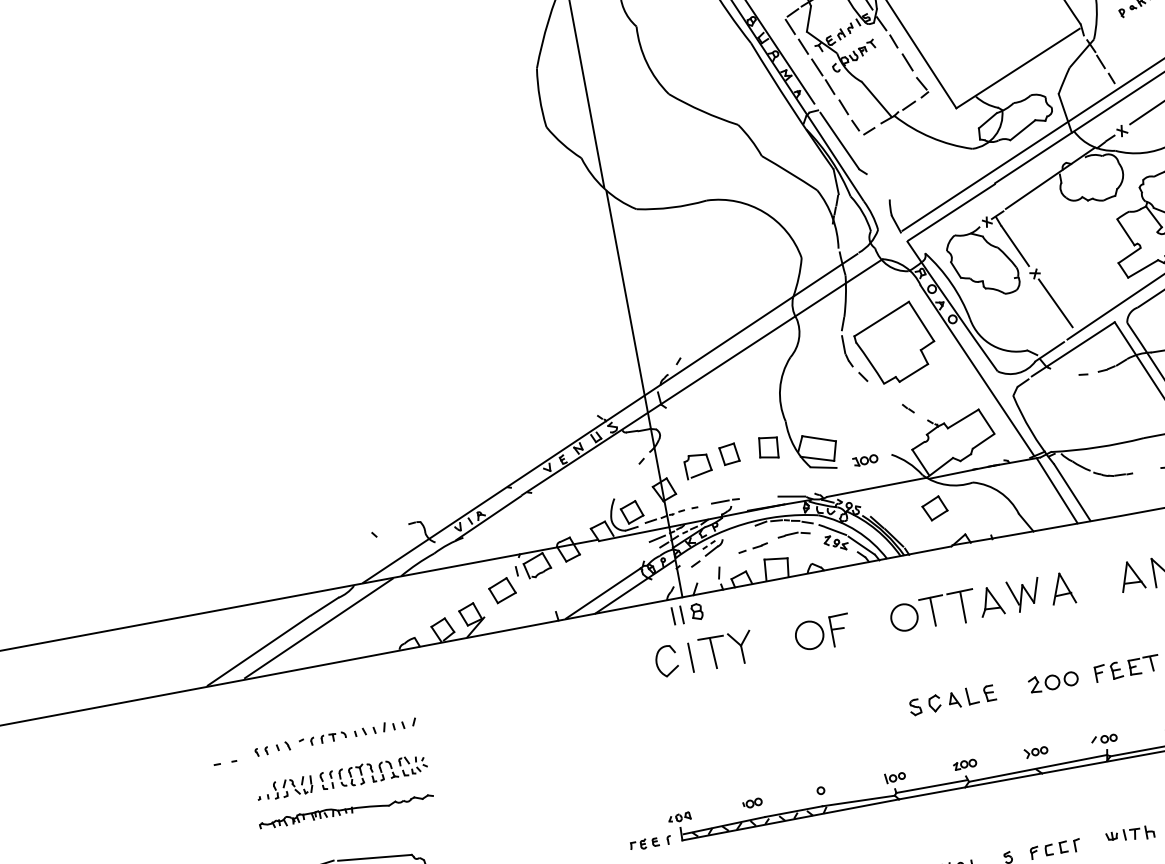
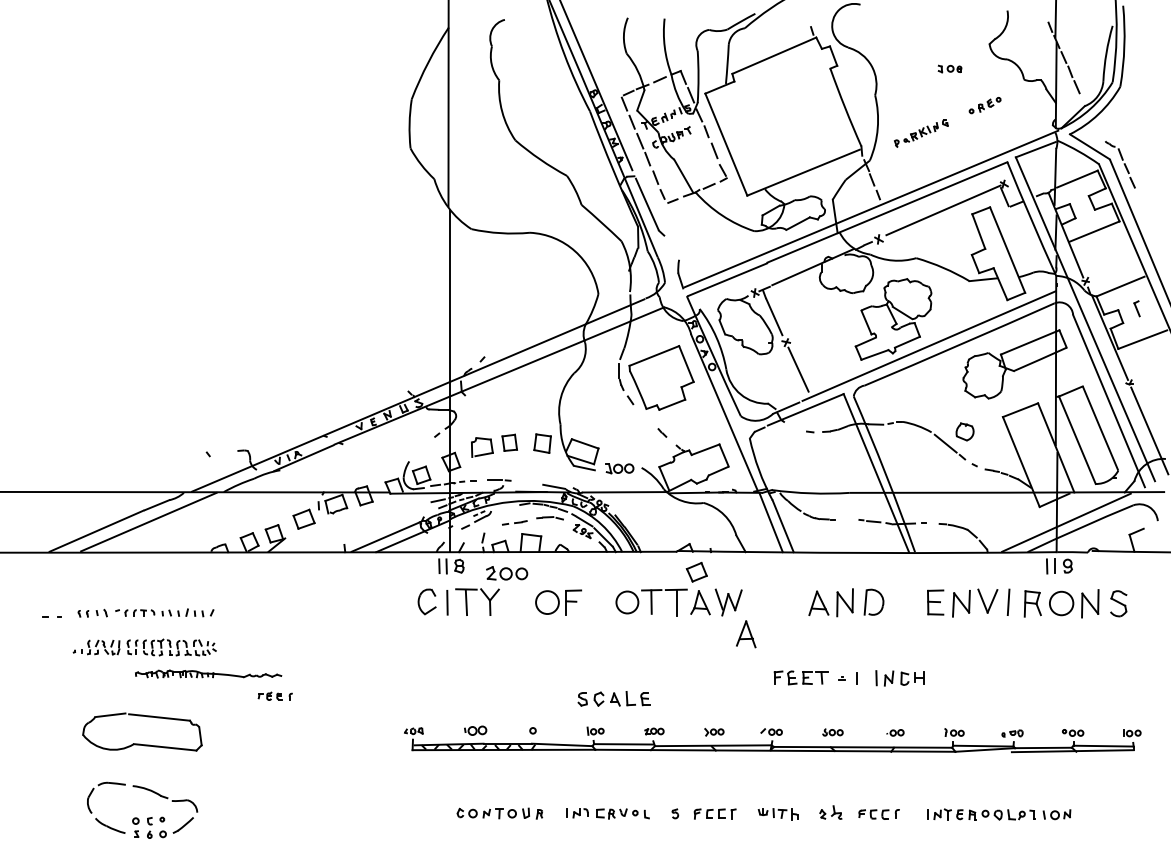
part: (865, 460) -> (619, 468), size x1.4
part: (934, 507) -> (696, 571), moved
part: (1062, 589) -> (746, 634), moved
part: (1054, 681) -> (507, 573), moved
part: (951, 699) -> (613, 698), moved
part: (751, 803) -> (474, 730), size x1.4
part: (346, 809) -> (208, 673), moved
part: (649, 842) -> (274, 695), moved

